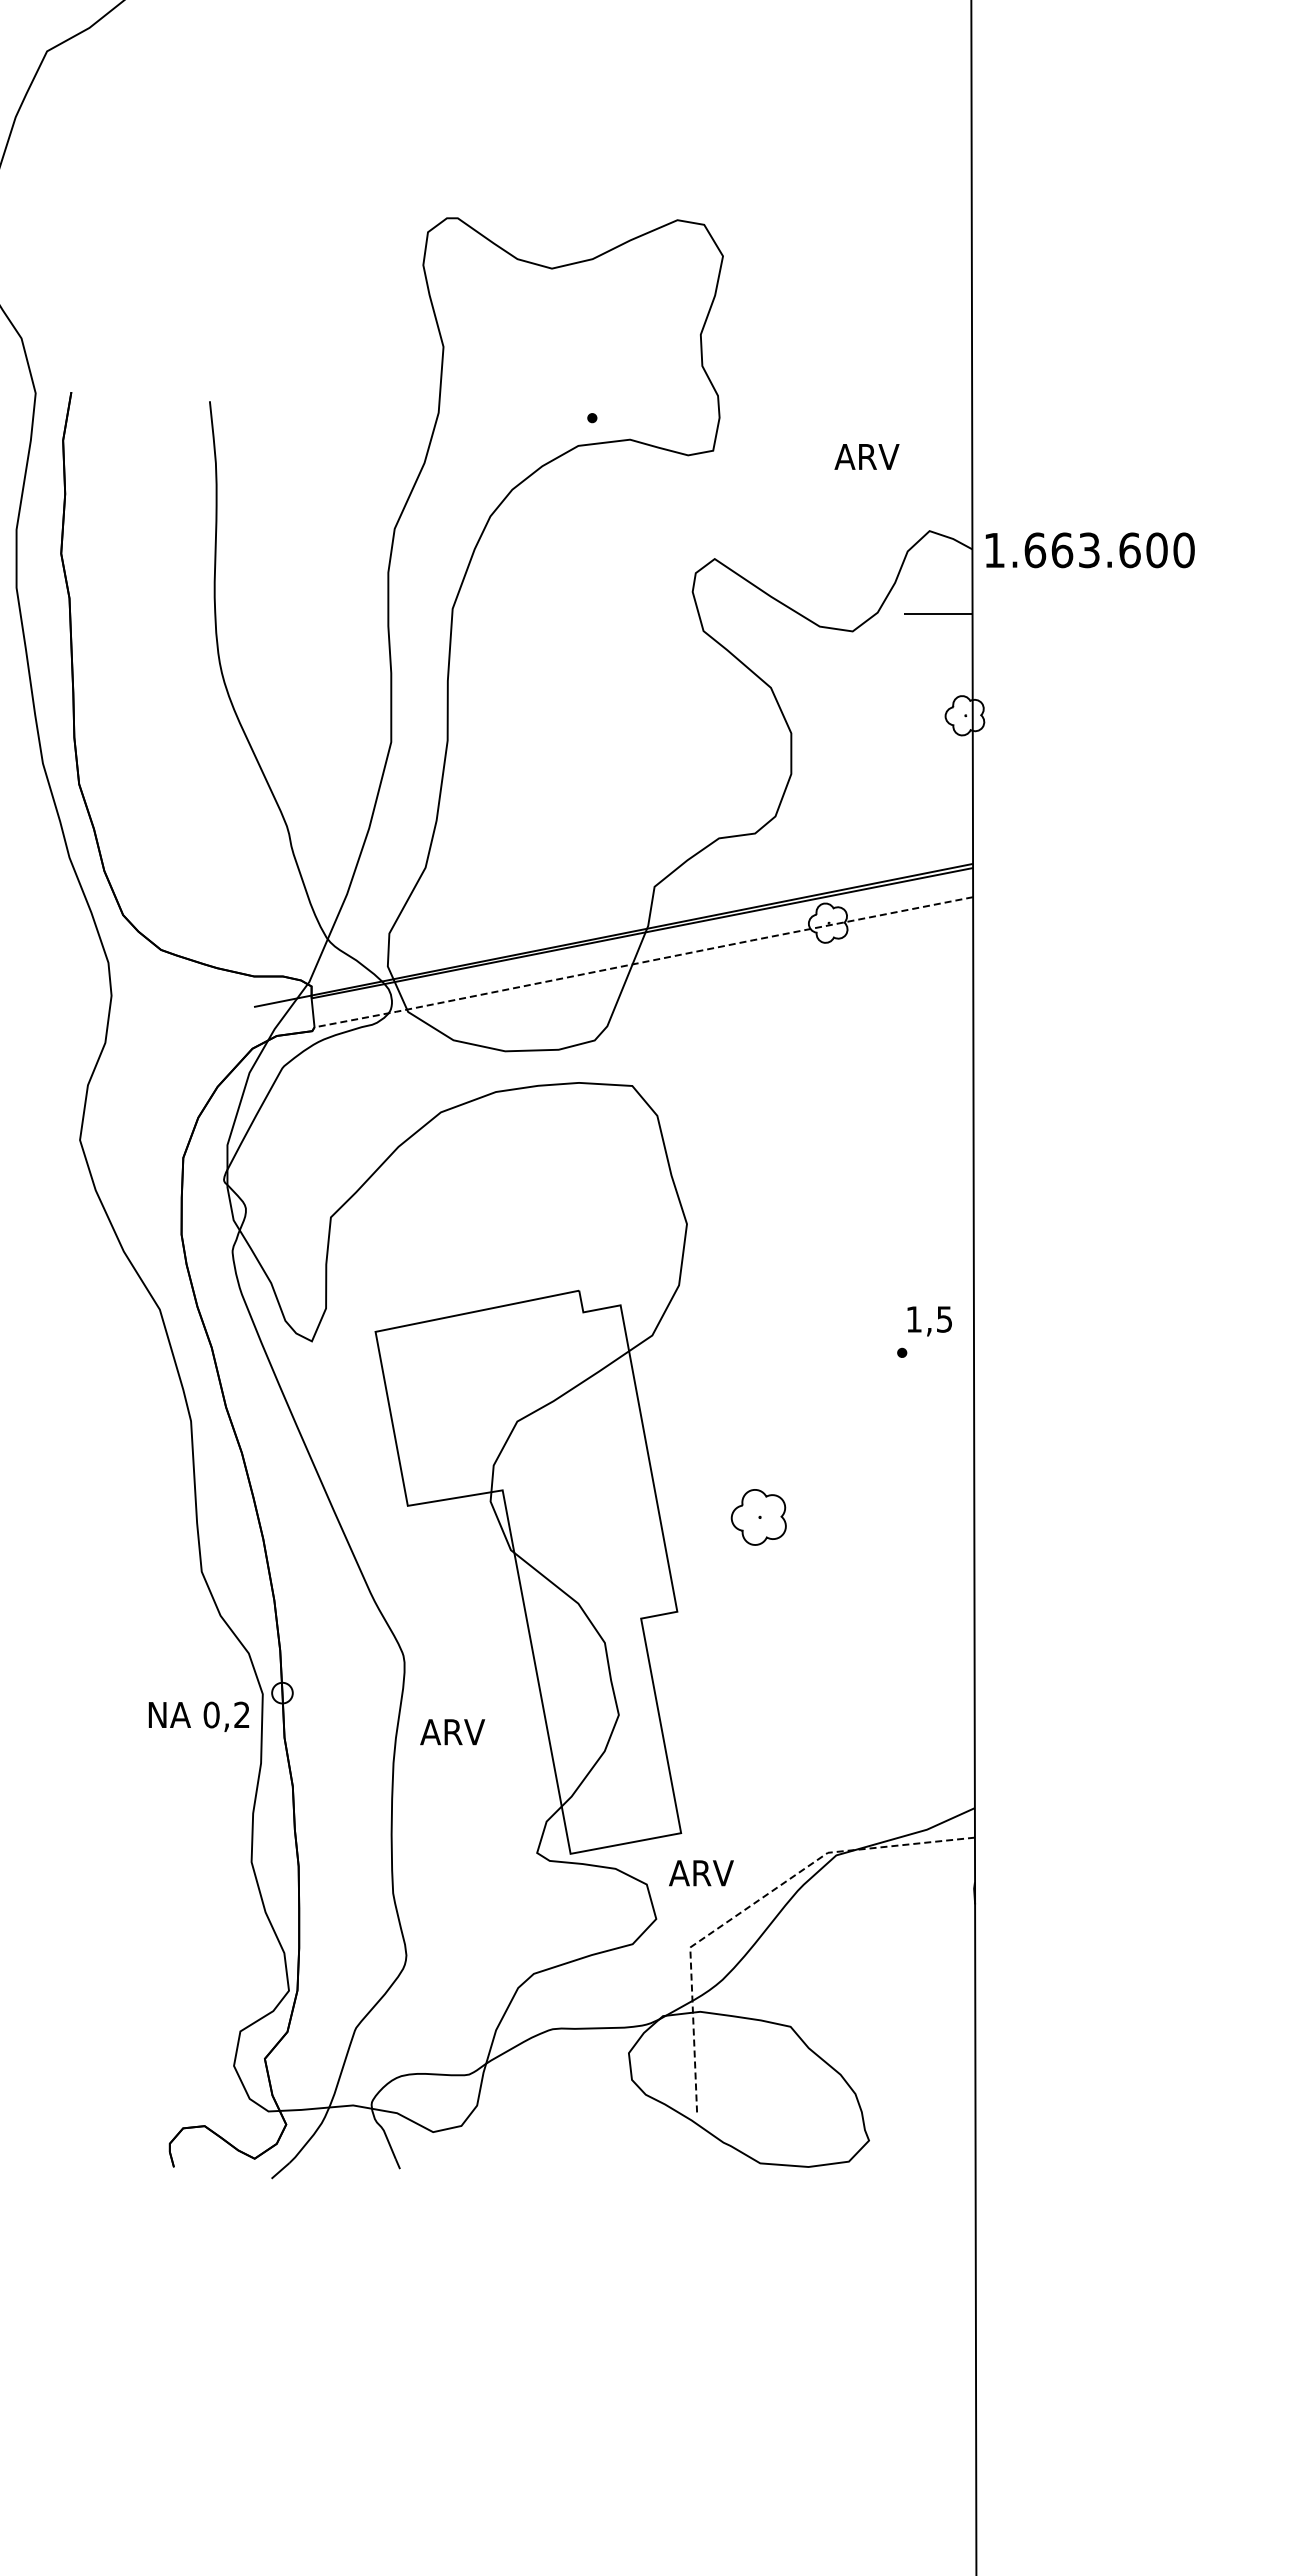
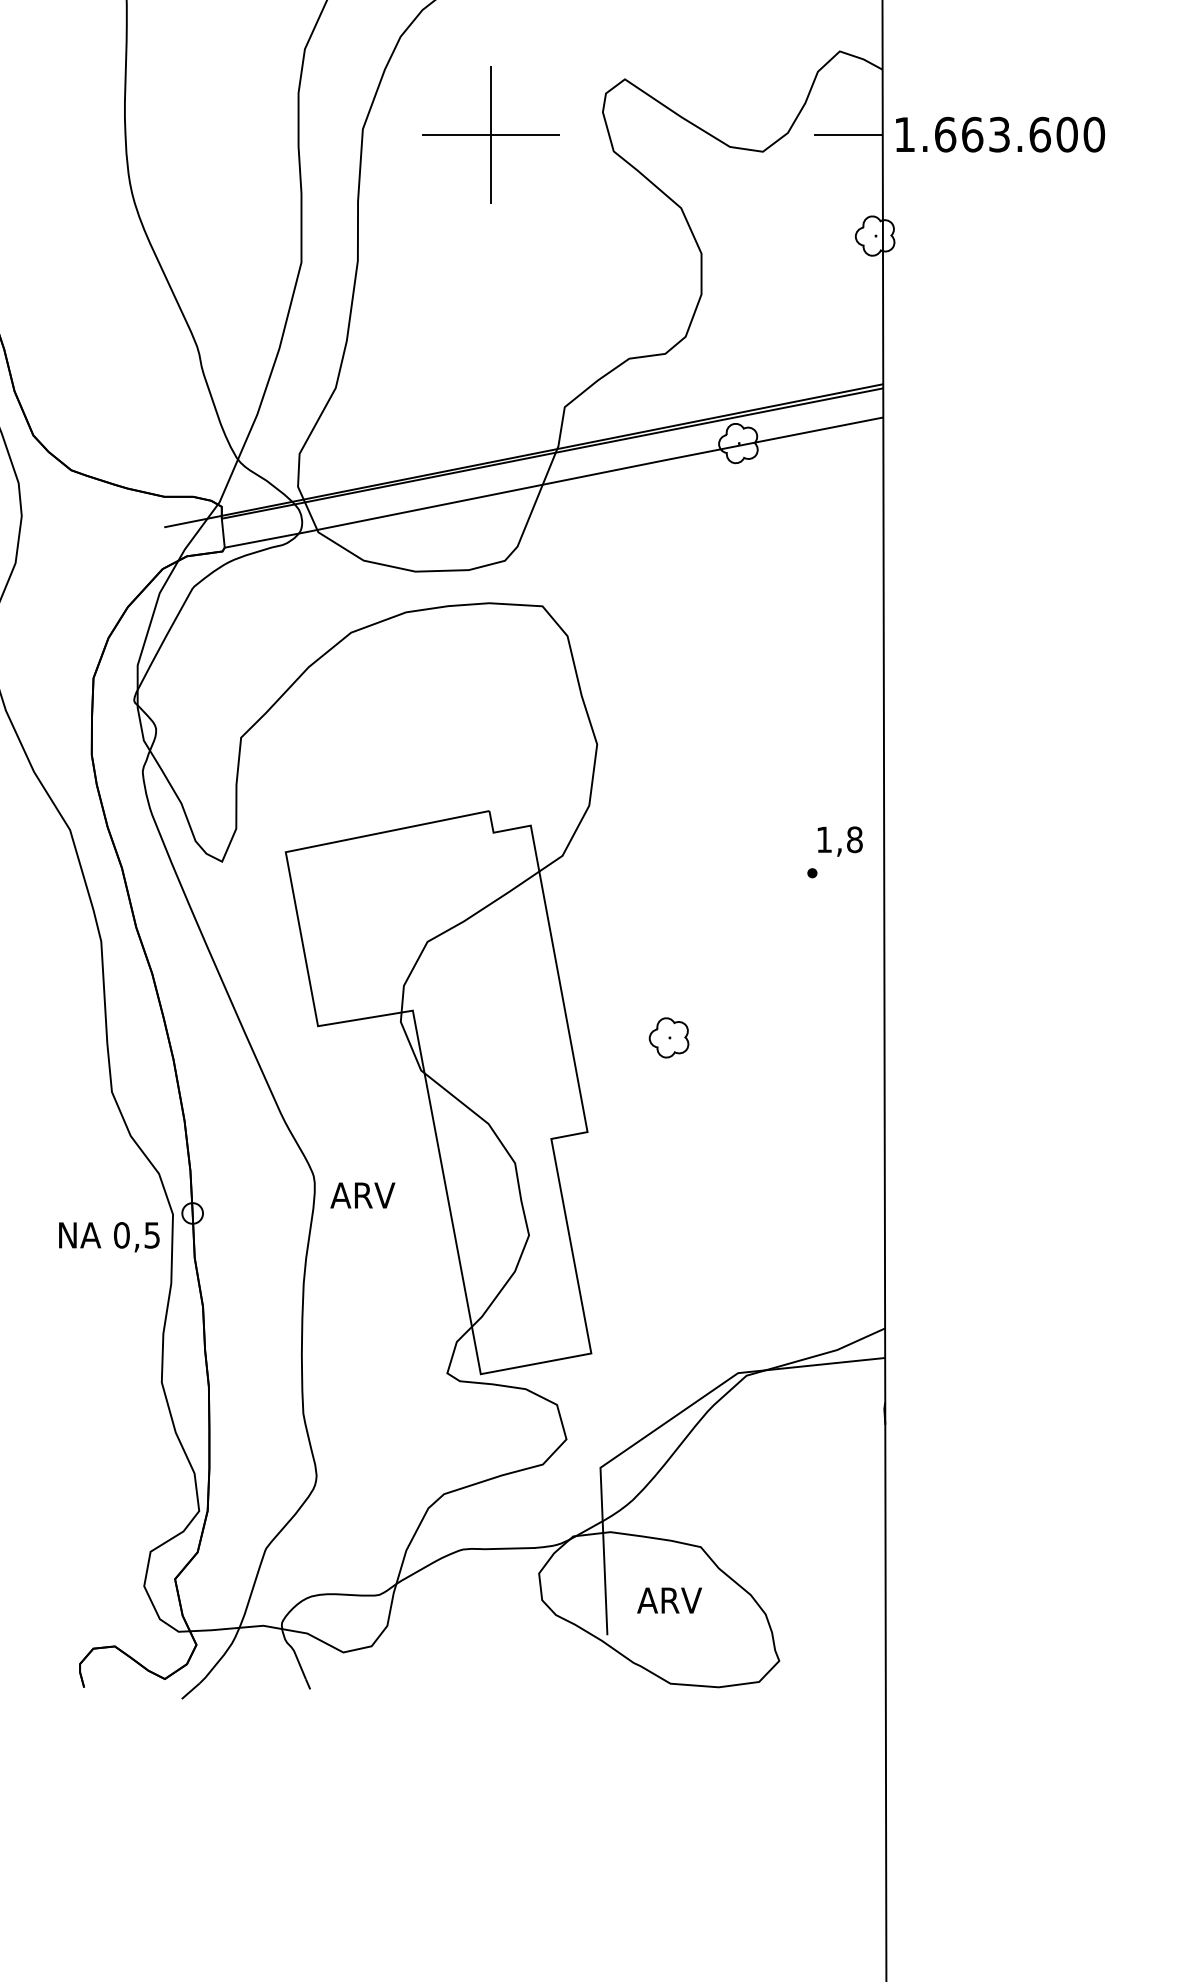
text: (1089, 550) -> (999, 134), moved
part: (580, 613) -> (490, 133), added
line: (643, 962) -> (553, 482), dashed -> solid
text: (944, 1319) -> (854, 839), 1,5 -> 1,8
part: (758, 1517) -> (668, 1037), size x0.71
text: (241, 1714) -> (151, 1234), 0,2 -> 0,5
text: (452, 1732) -> (362, 1195), moved
text: (701, 1873) -> (669, 1600), moved
line: (750, 1905) -> (660, 1425), dashed -> solid

